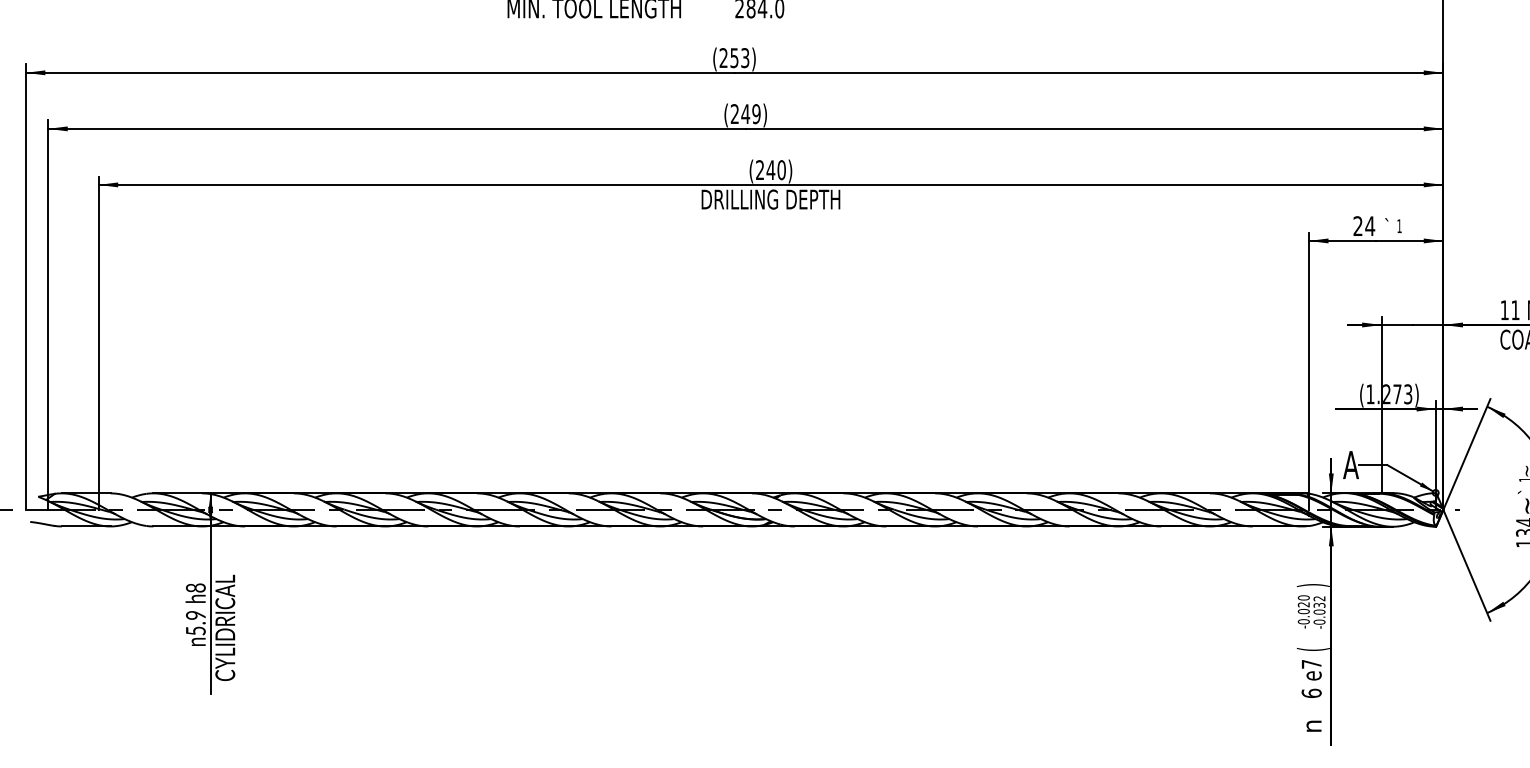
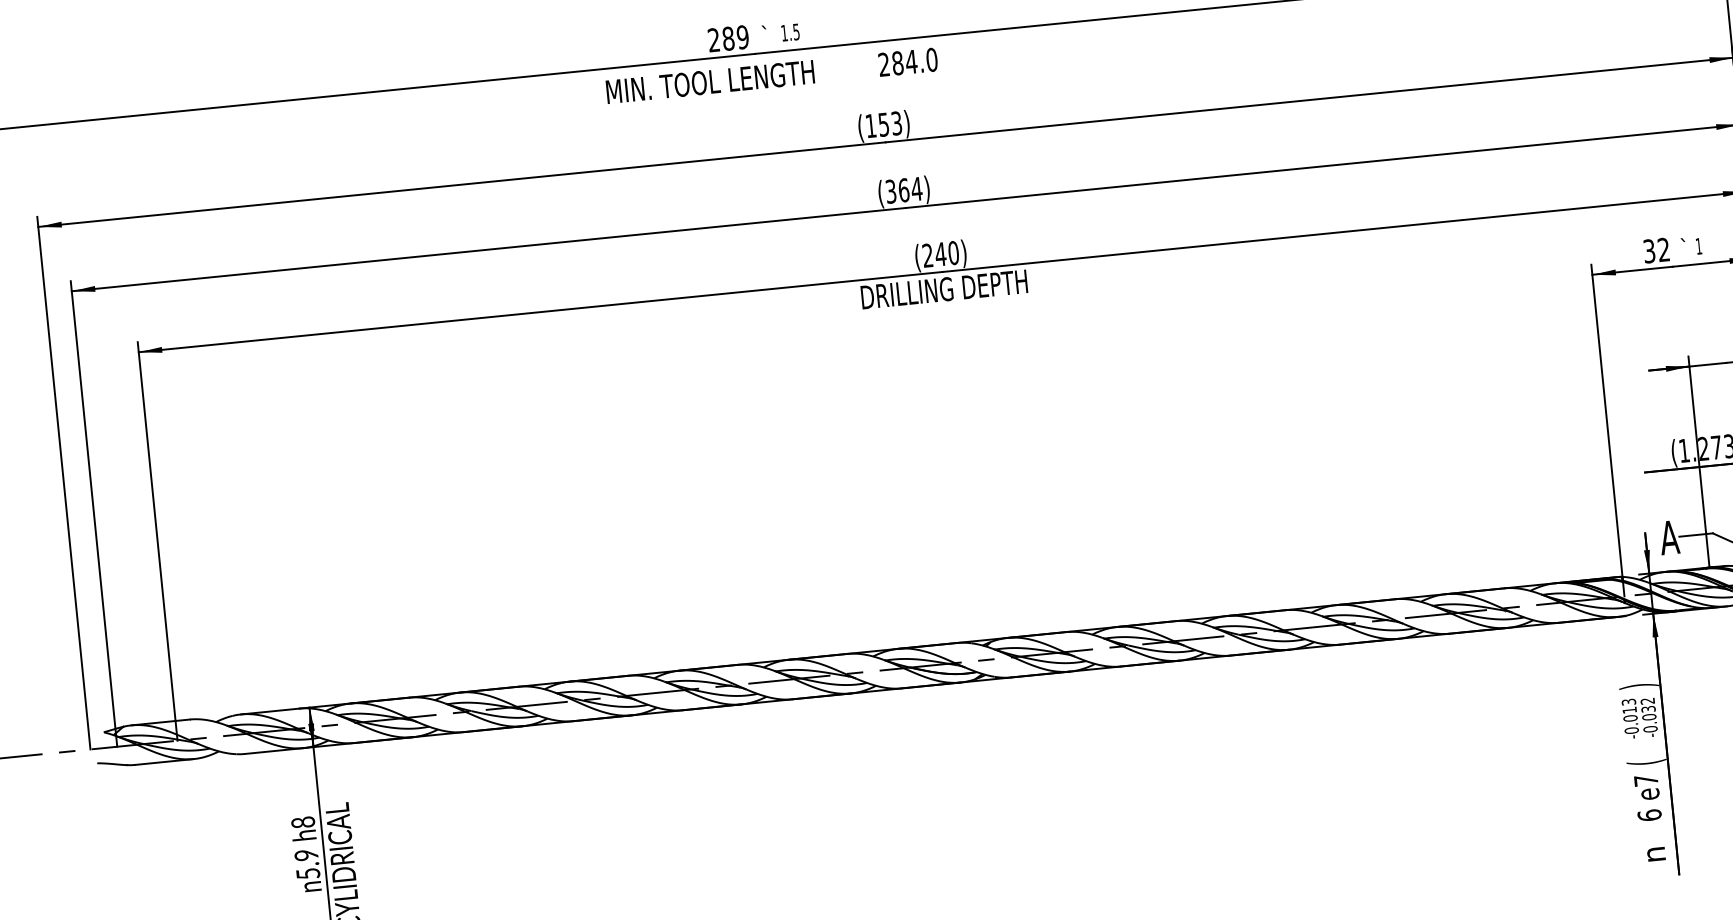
text: (723, 57) -> (870, 125), (253) -> (153)
text: (745, 114) -> (903, 190), (249) -> (364)
text: (1364, 226) -> (1657, 250), 24 -> 32
text: (1303, 601) -> (1628, 706), -0.020 -> -0.013

